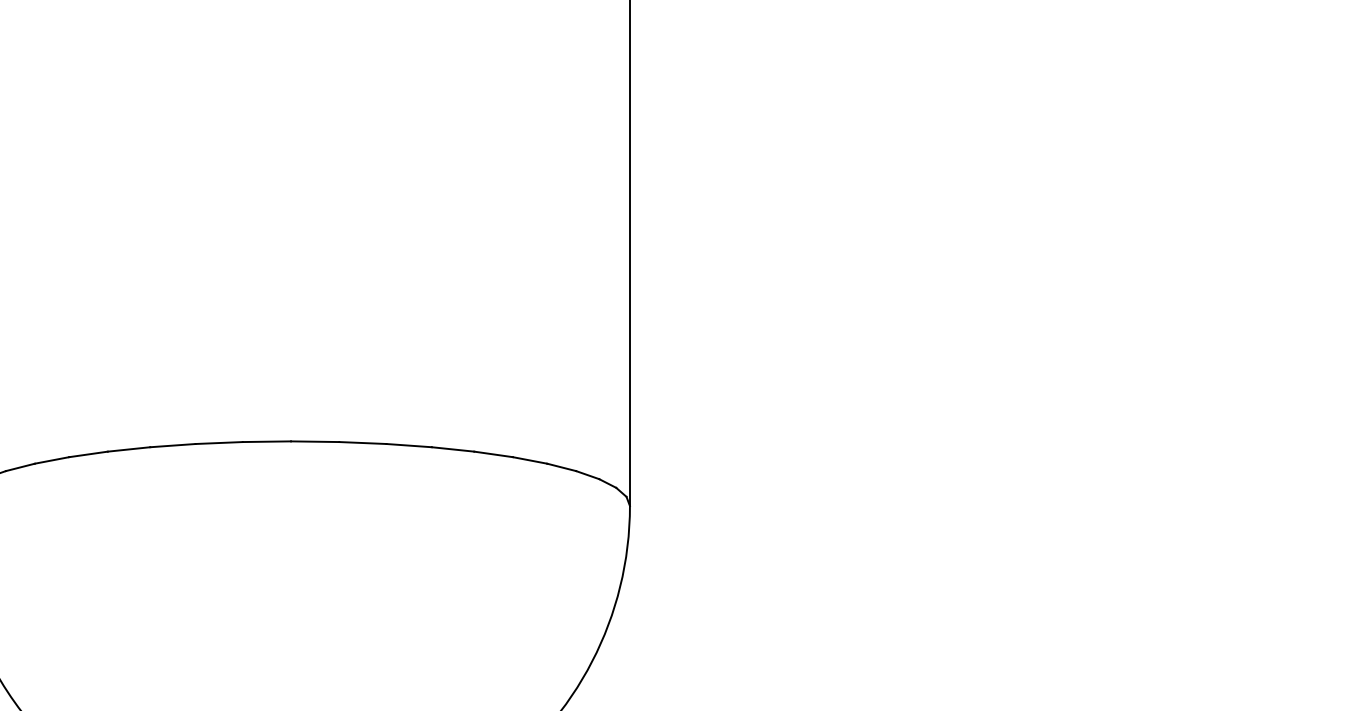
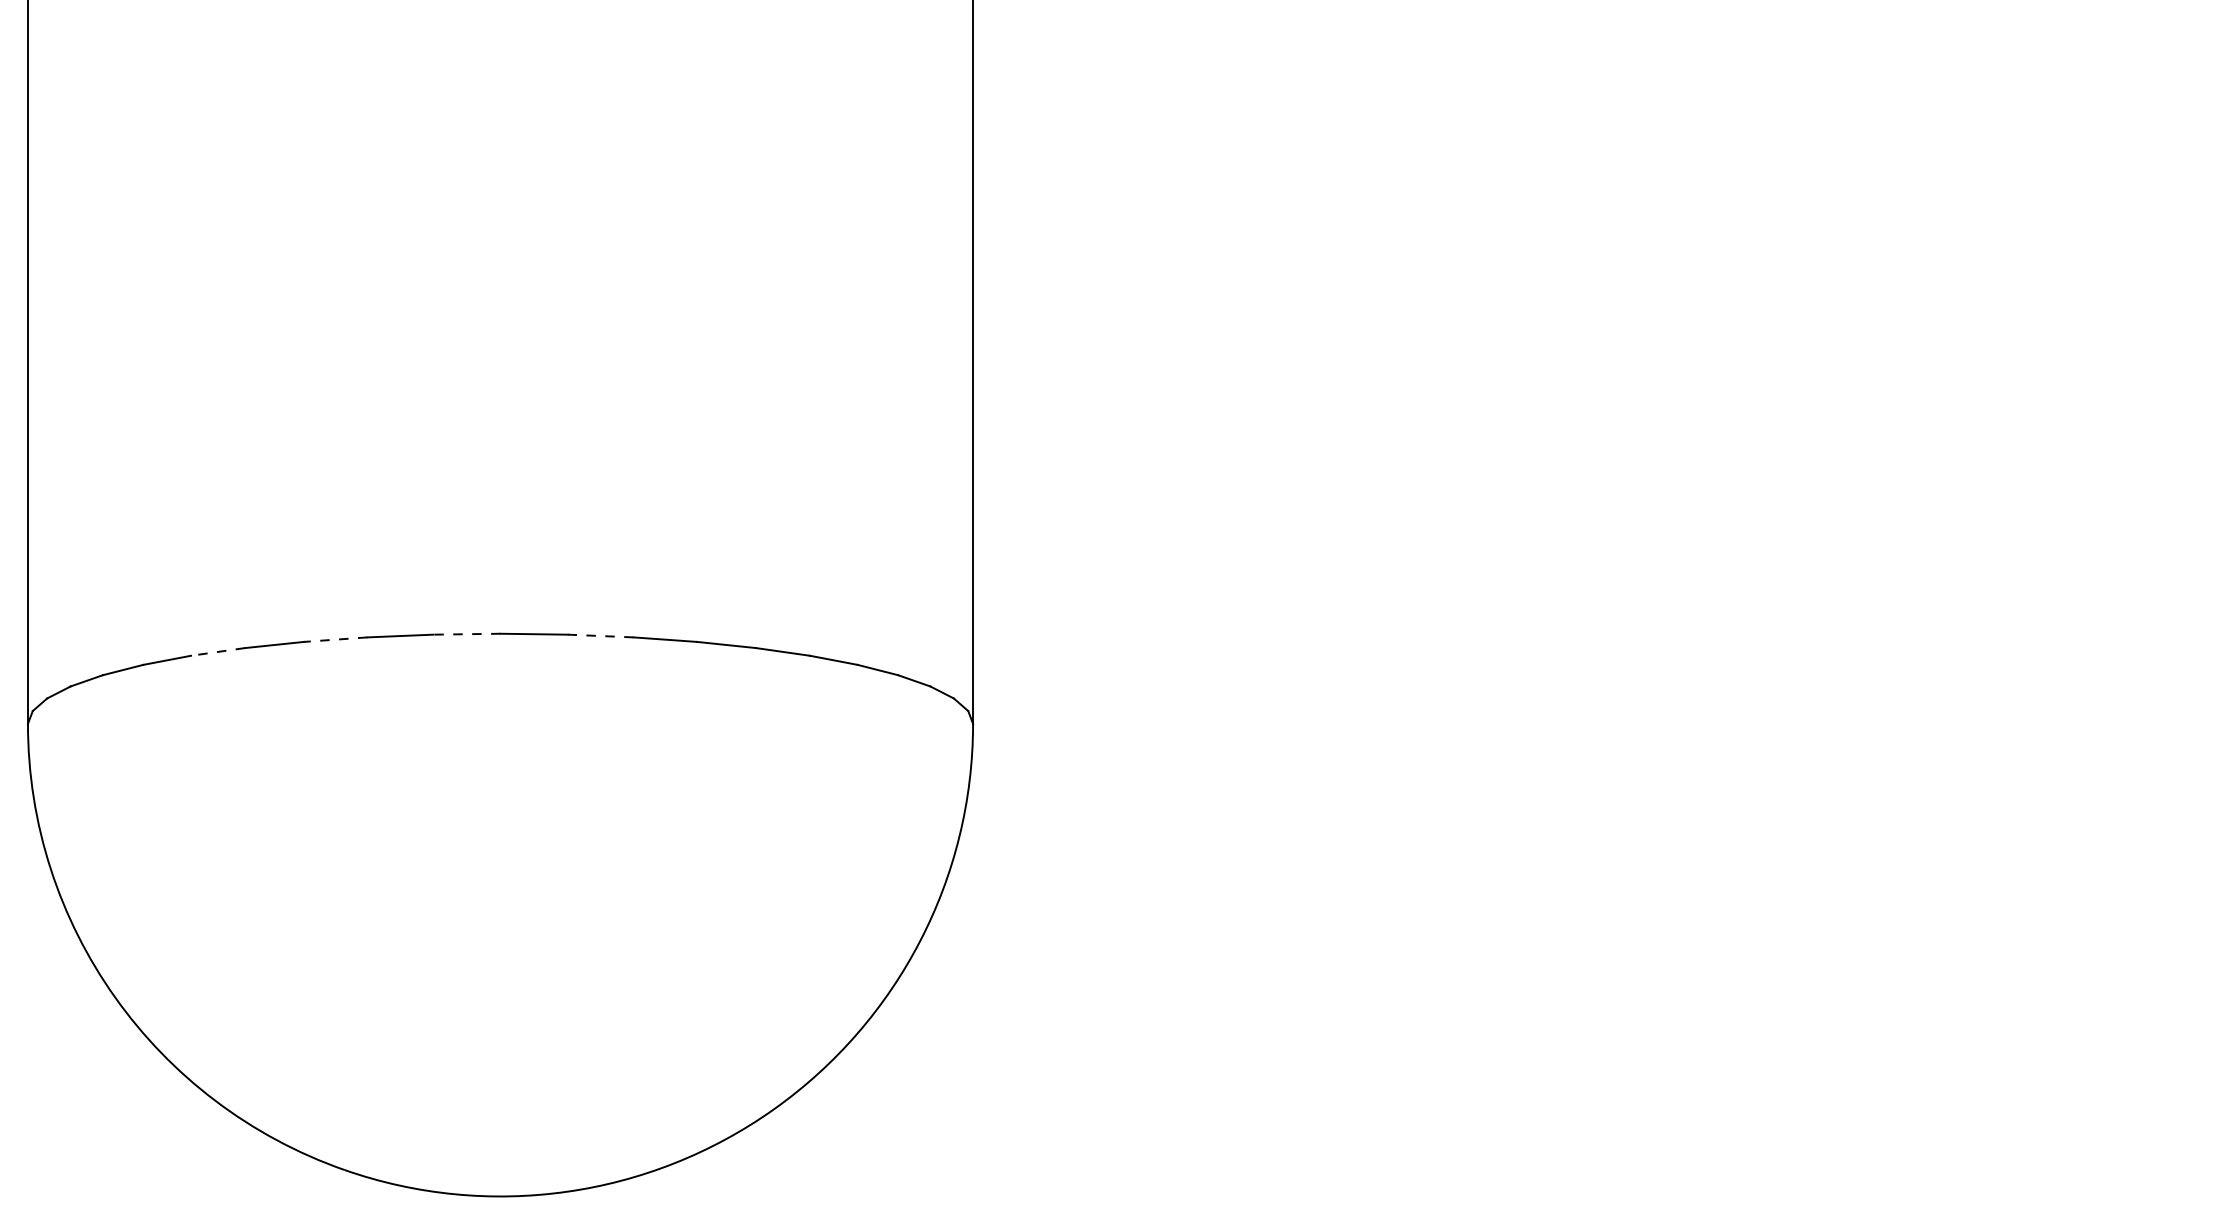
line: (266, 441) -> (466, 634), solid -> dashed
line: (362, 443) -> (600, 636), solid -> dashed
line: (172, 445) -> (335, 639), solid -> dashed
line: (88, 454) -> (217, 652), solid -> dashed

